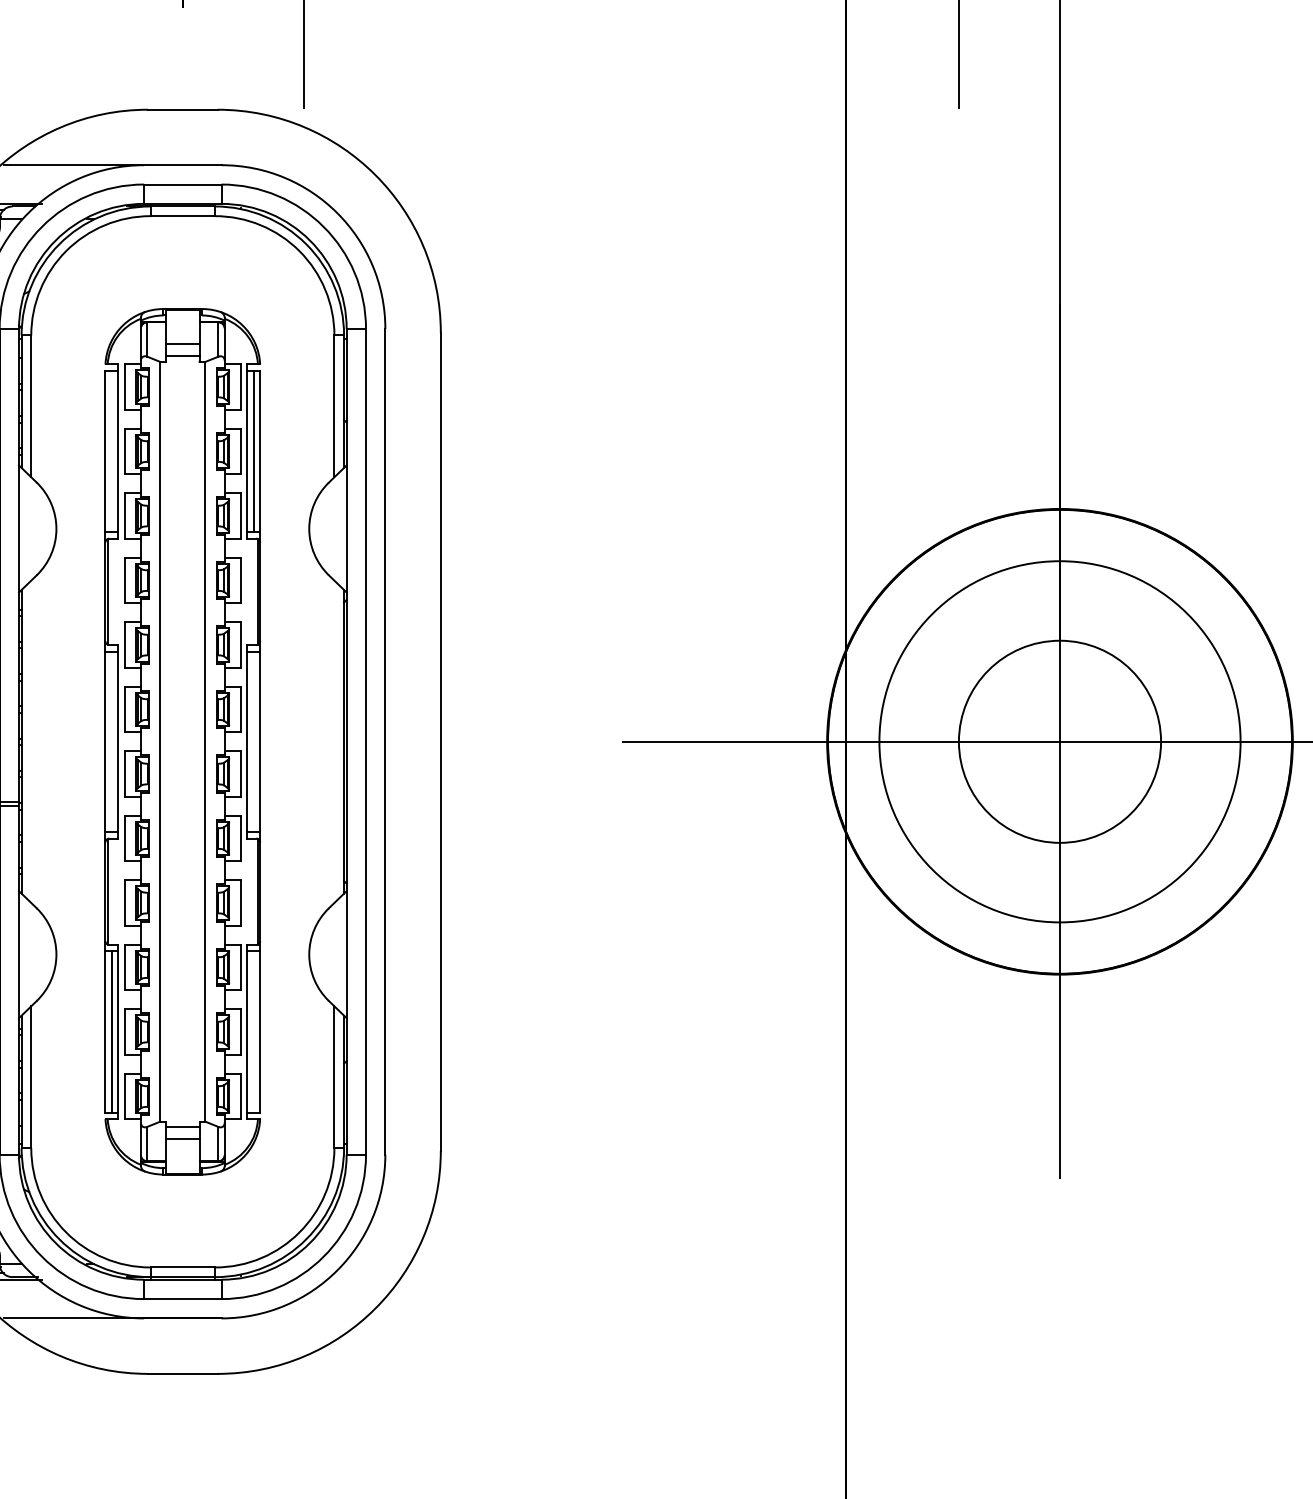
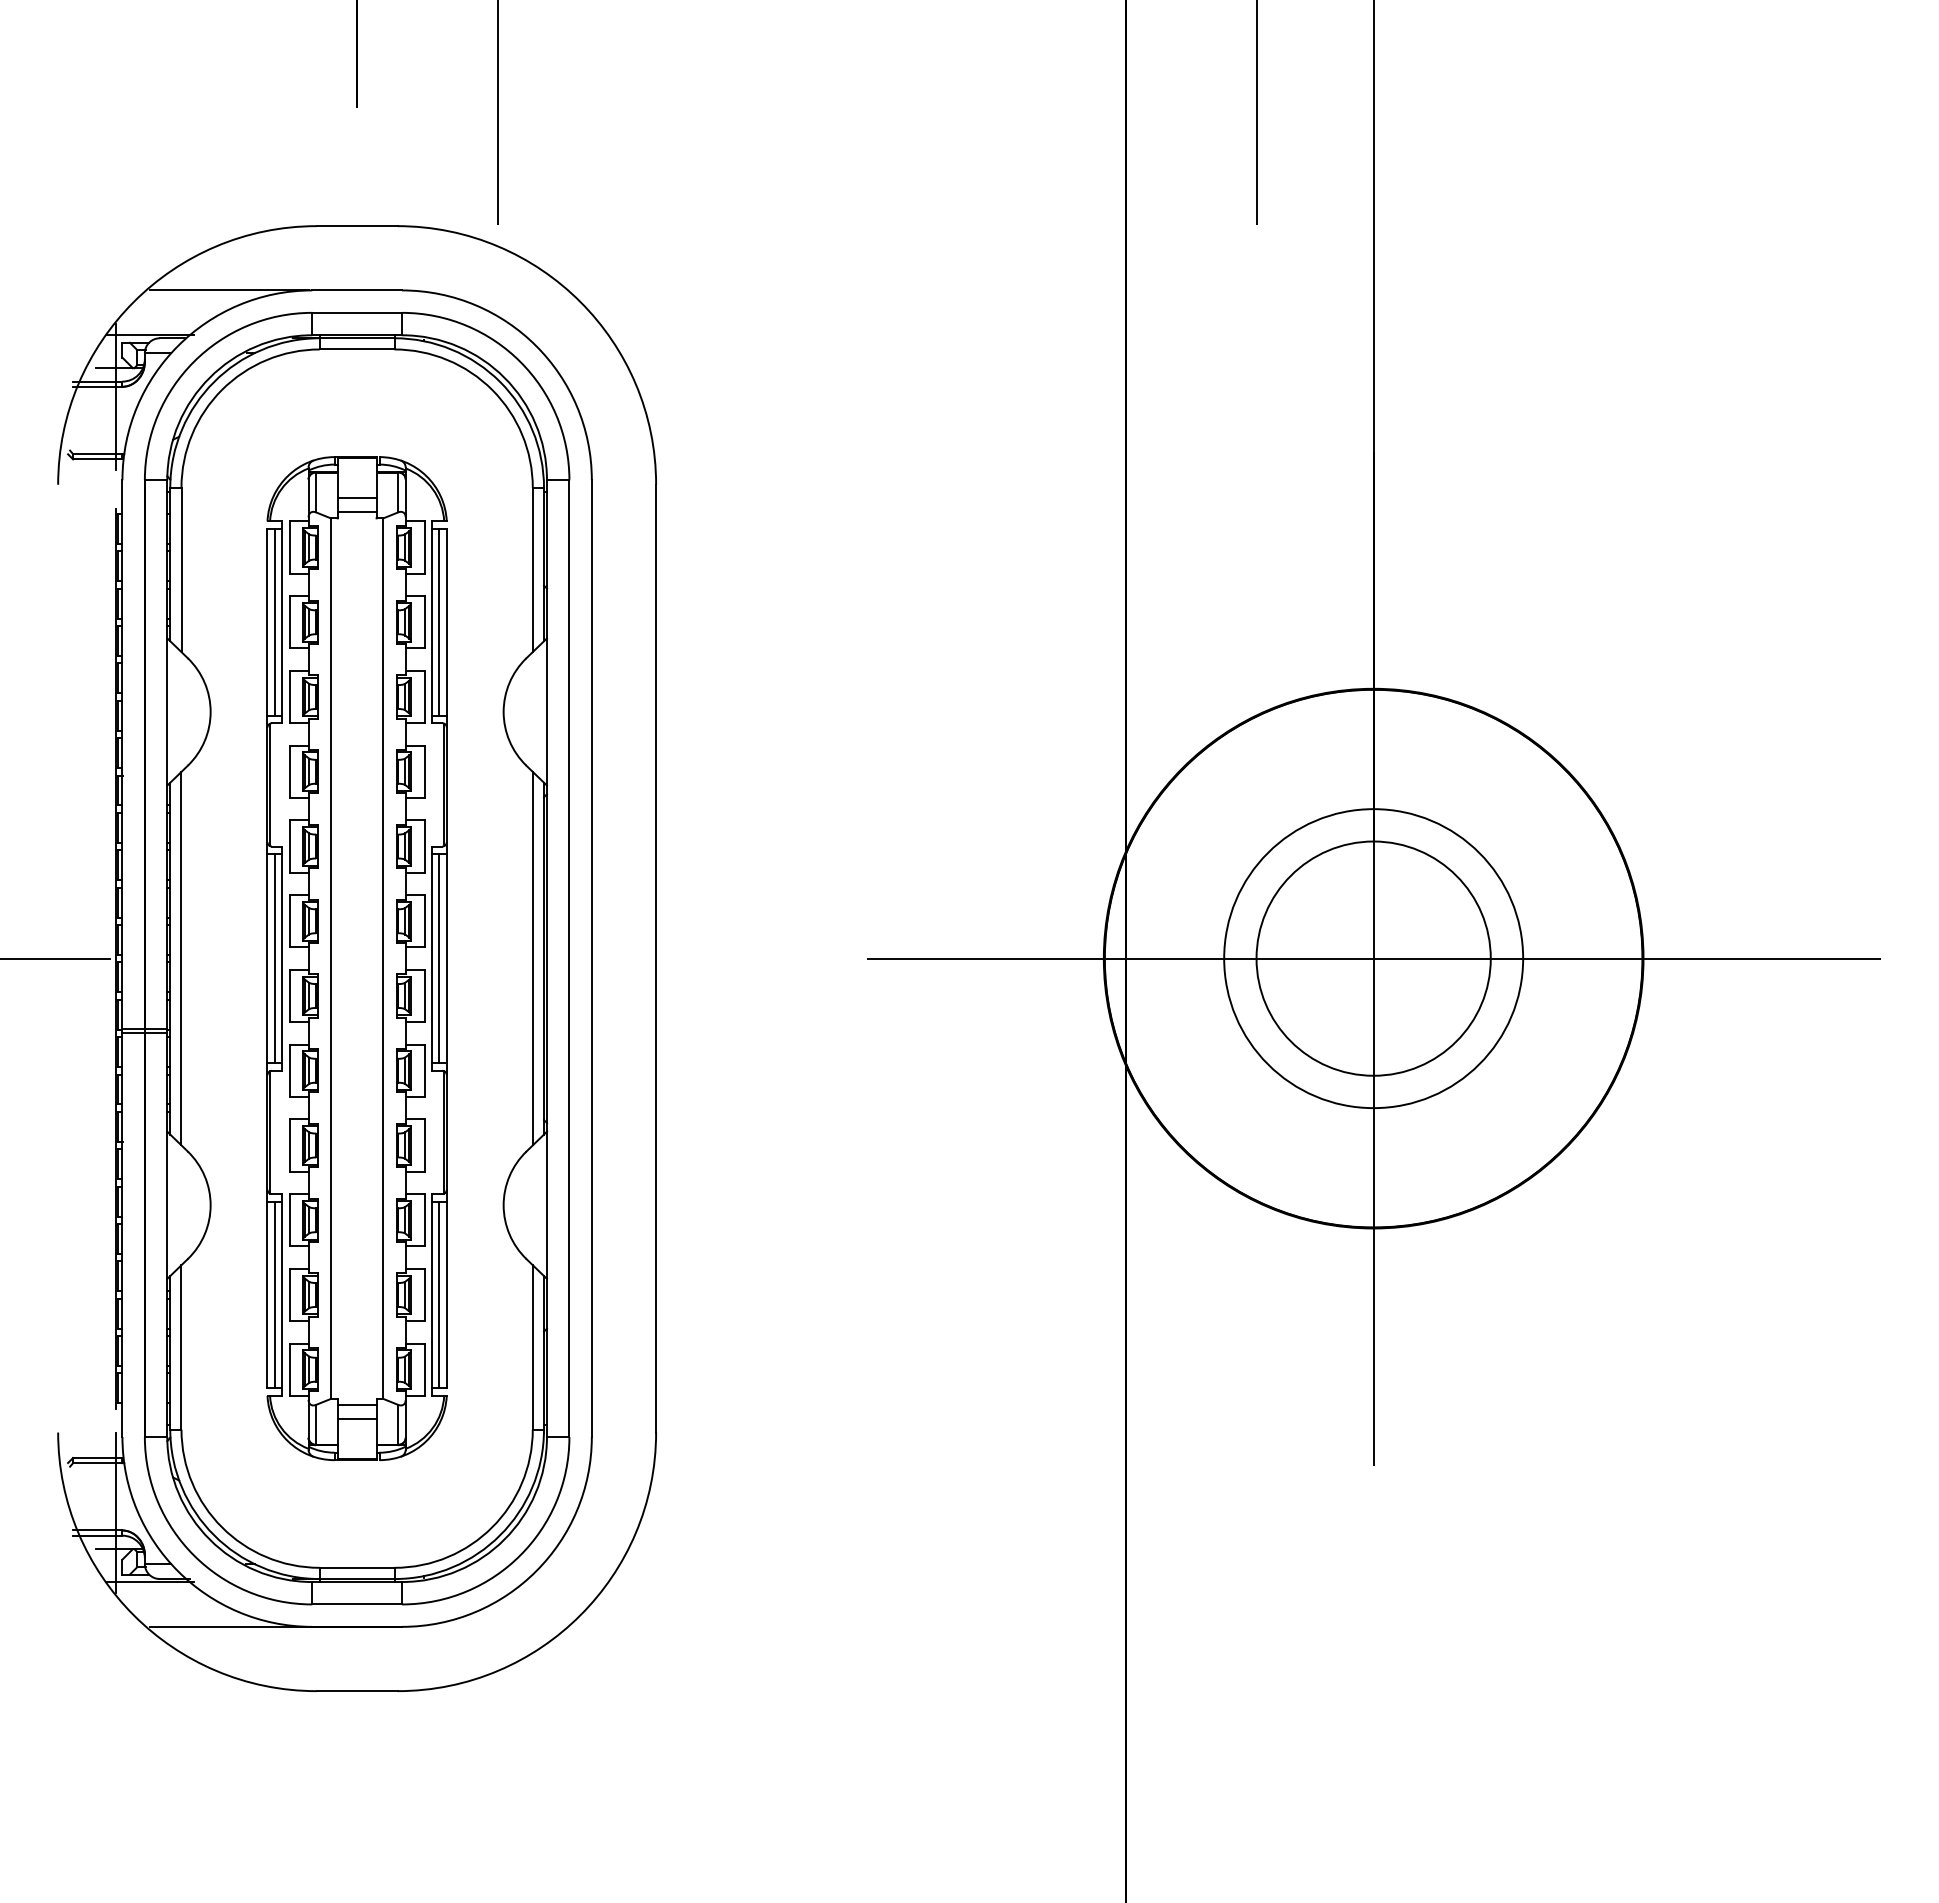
line: (111, 450) -> (274, 621), added
line: (31, 741) -> (181, 958), added
line: (111, 741) -> (274, 958), added
line: (253, 741) -> (439, 958), added
line: (334, 741) -> (532, 958), added
circle: (1059, 741) -> (1373, 958), size x0.71
line: (253, 1031) -> (439, 1294), added

